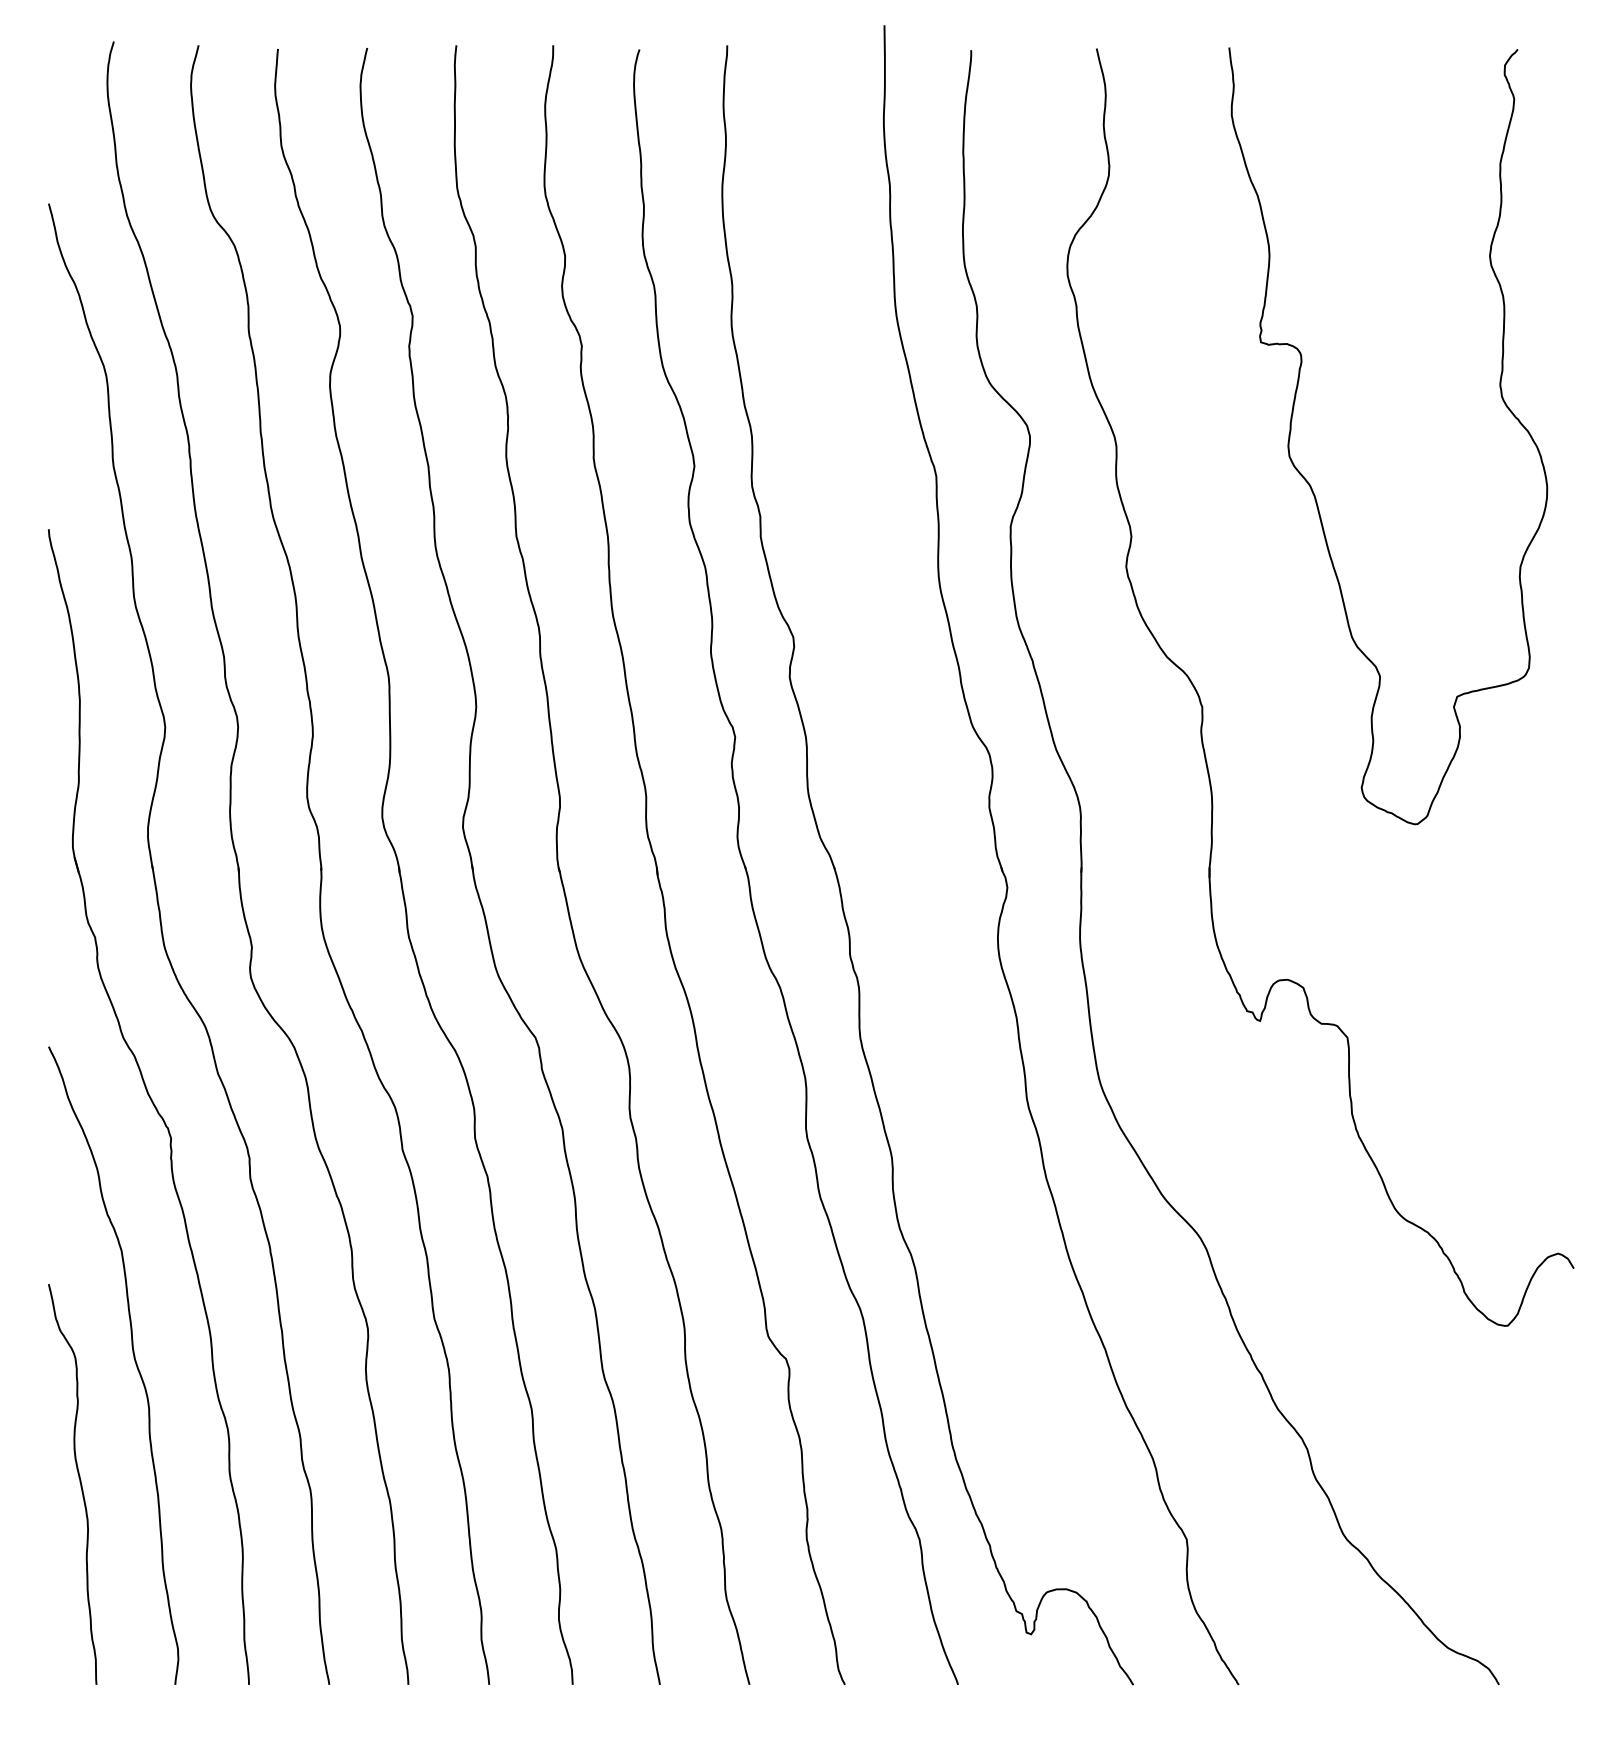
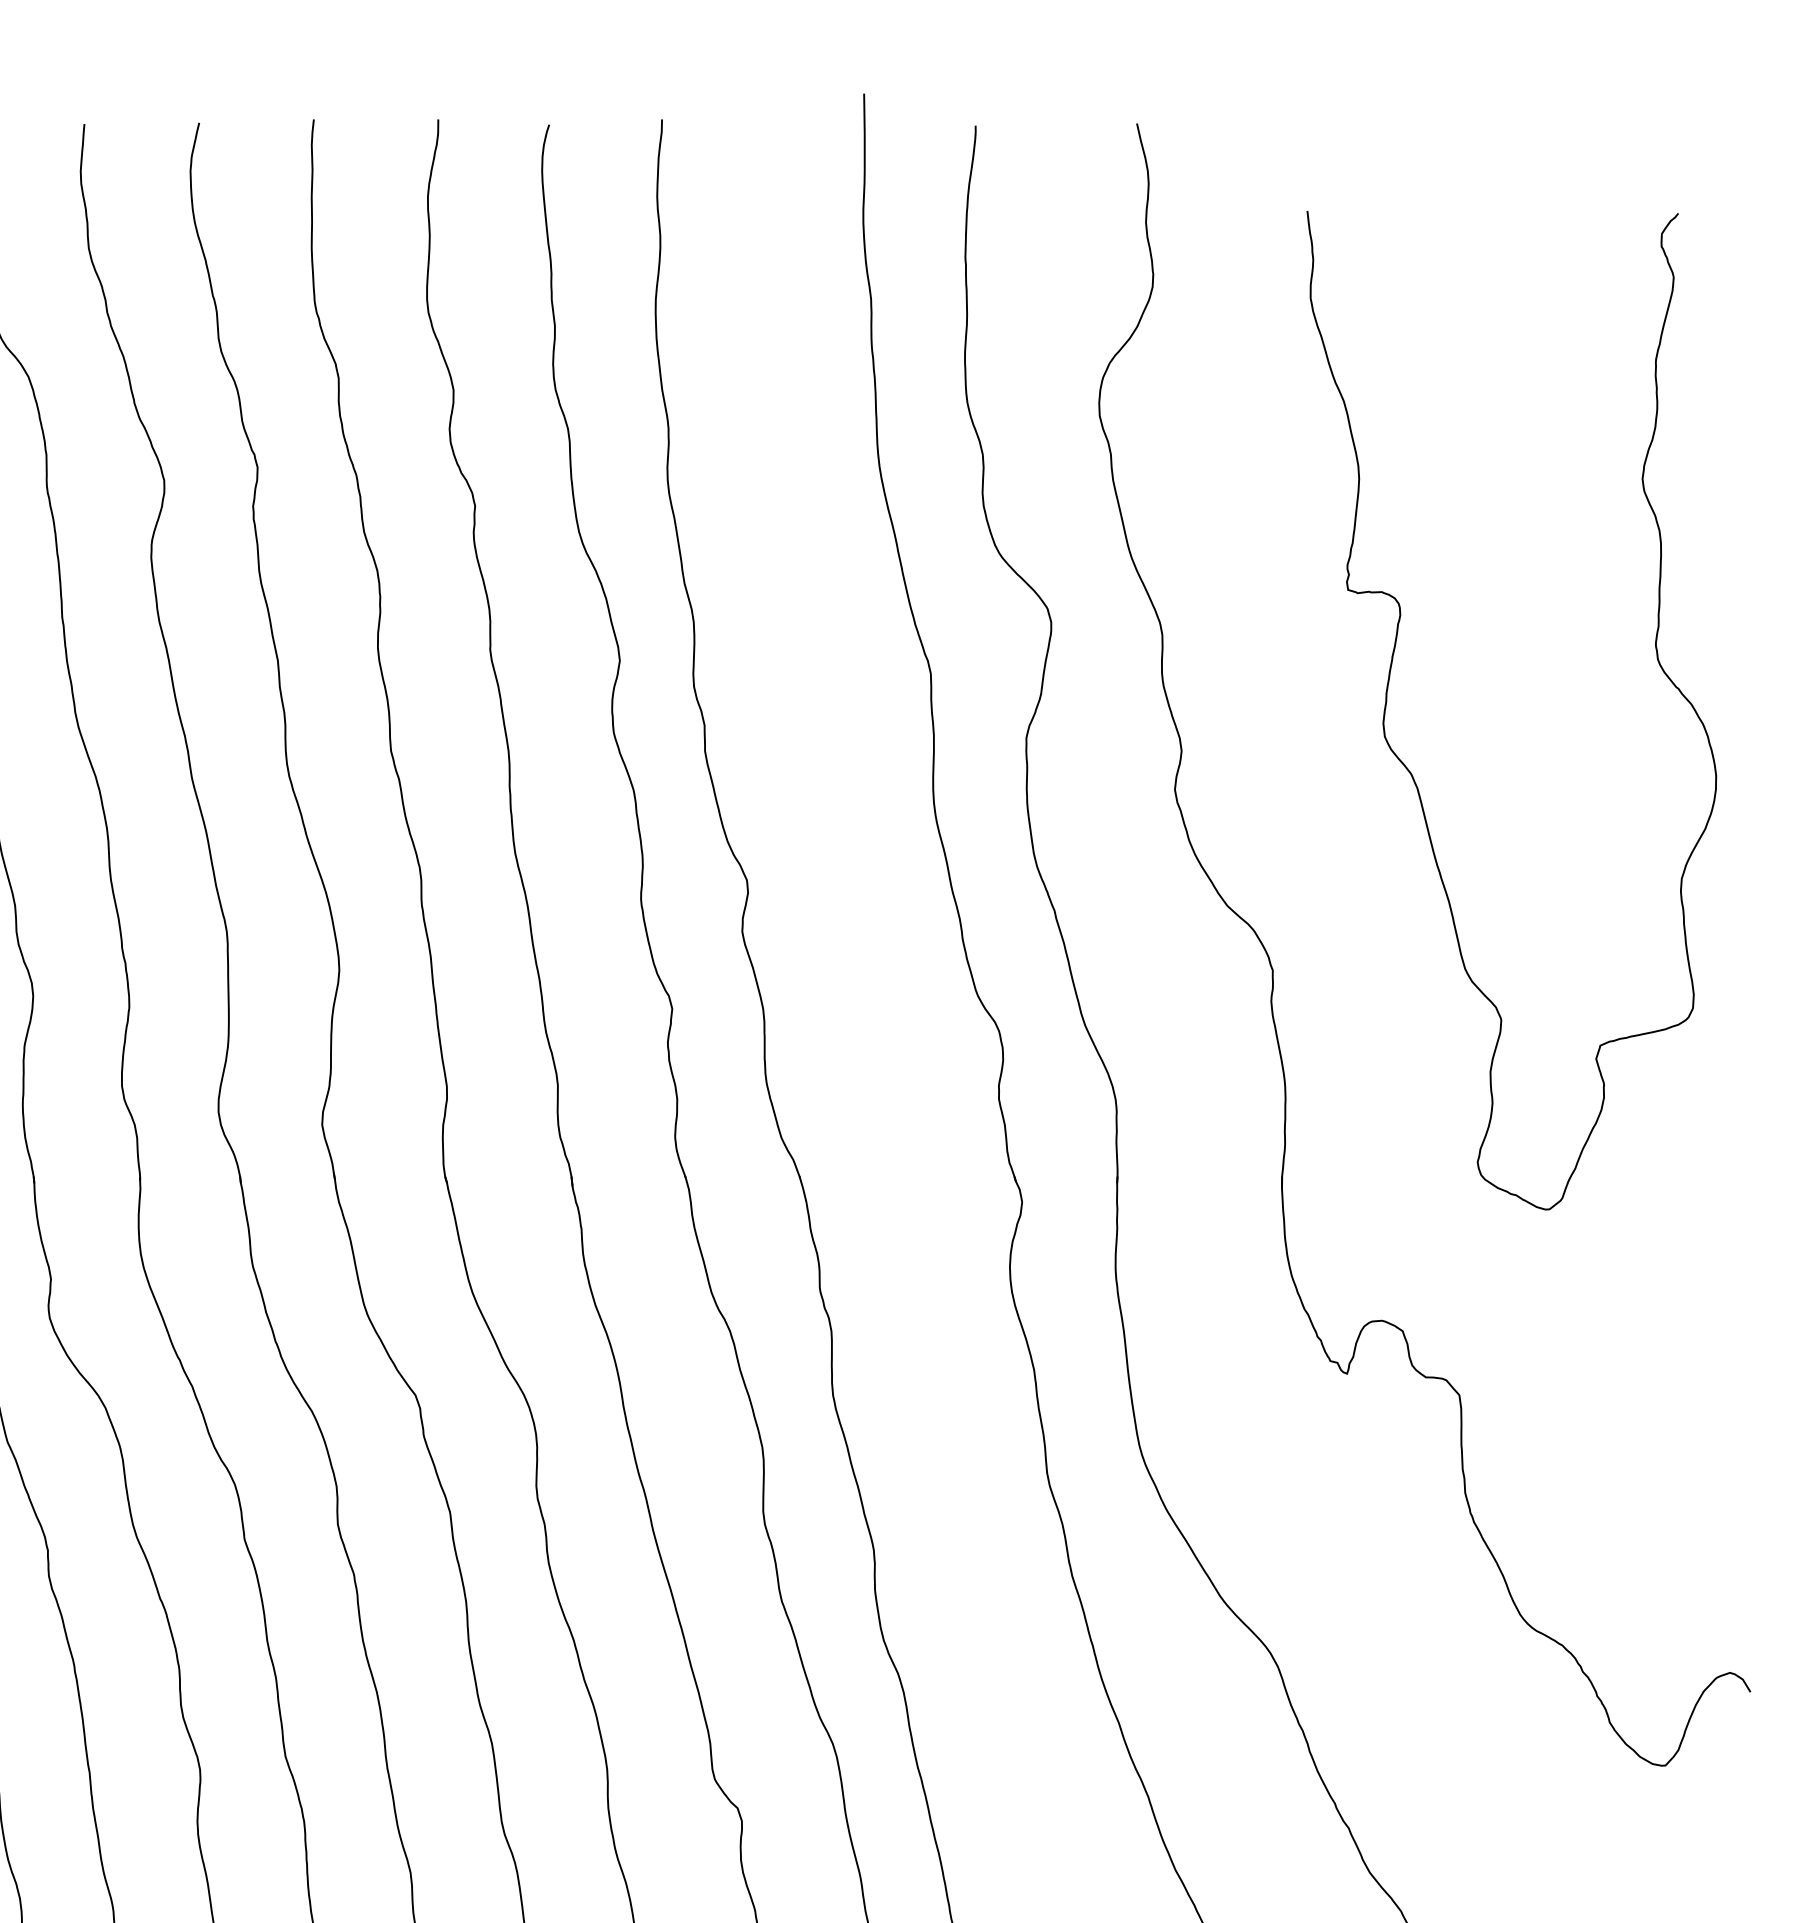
curve: (1310, 484) -> (1411, 772), moved

